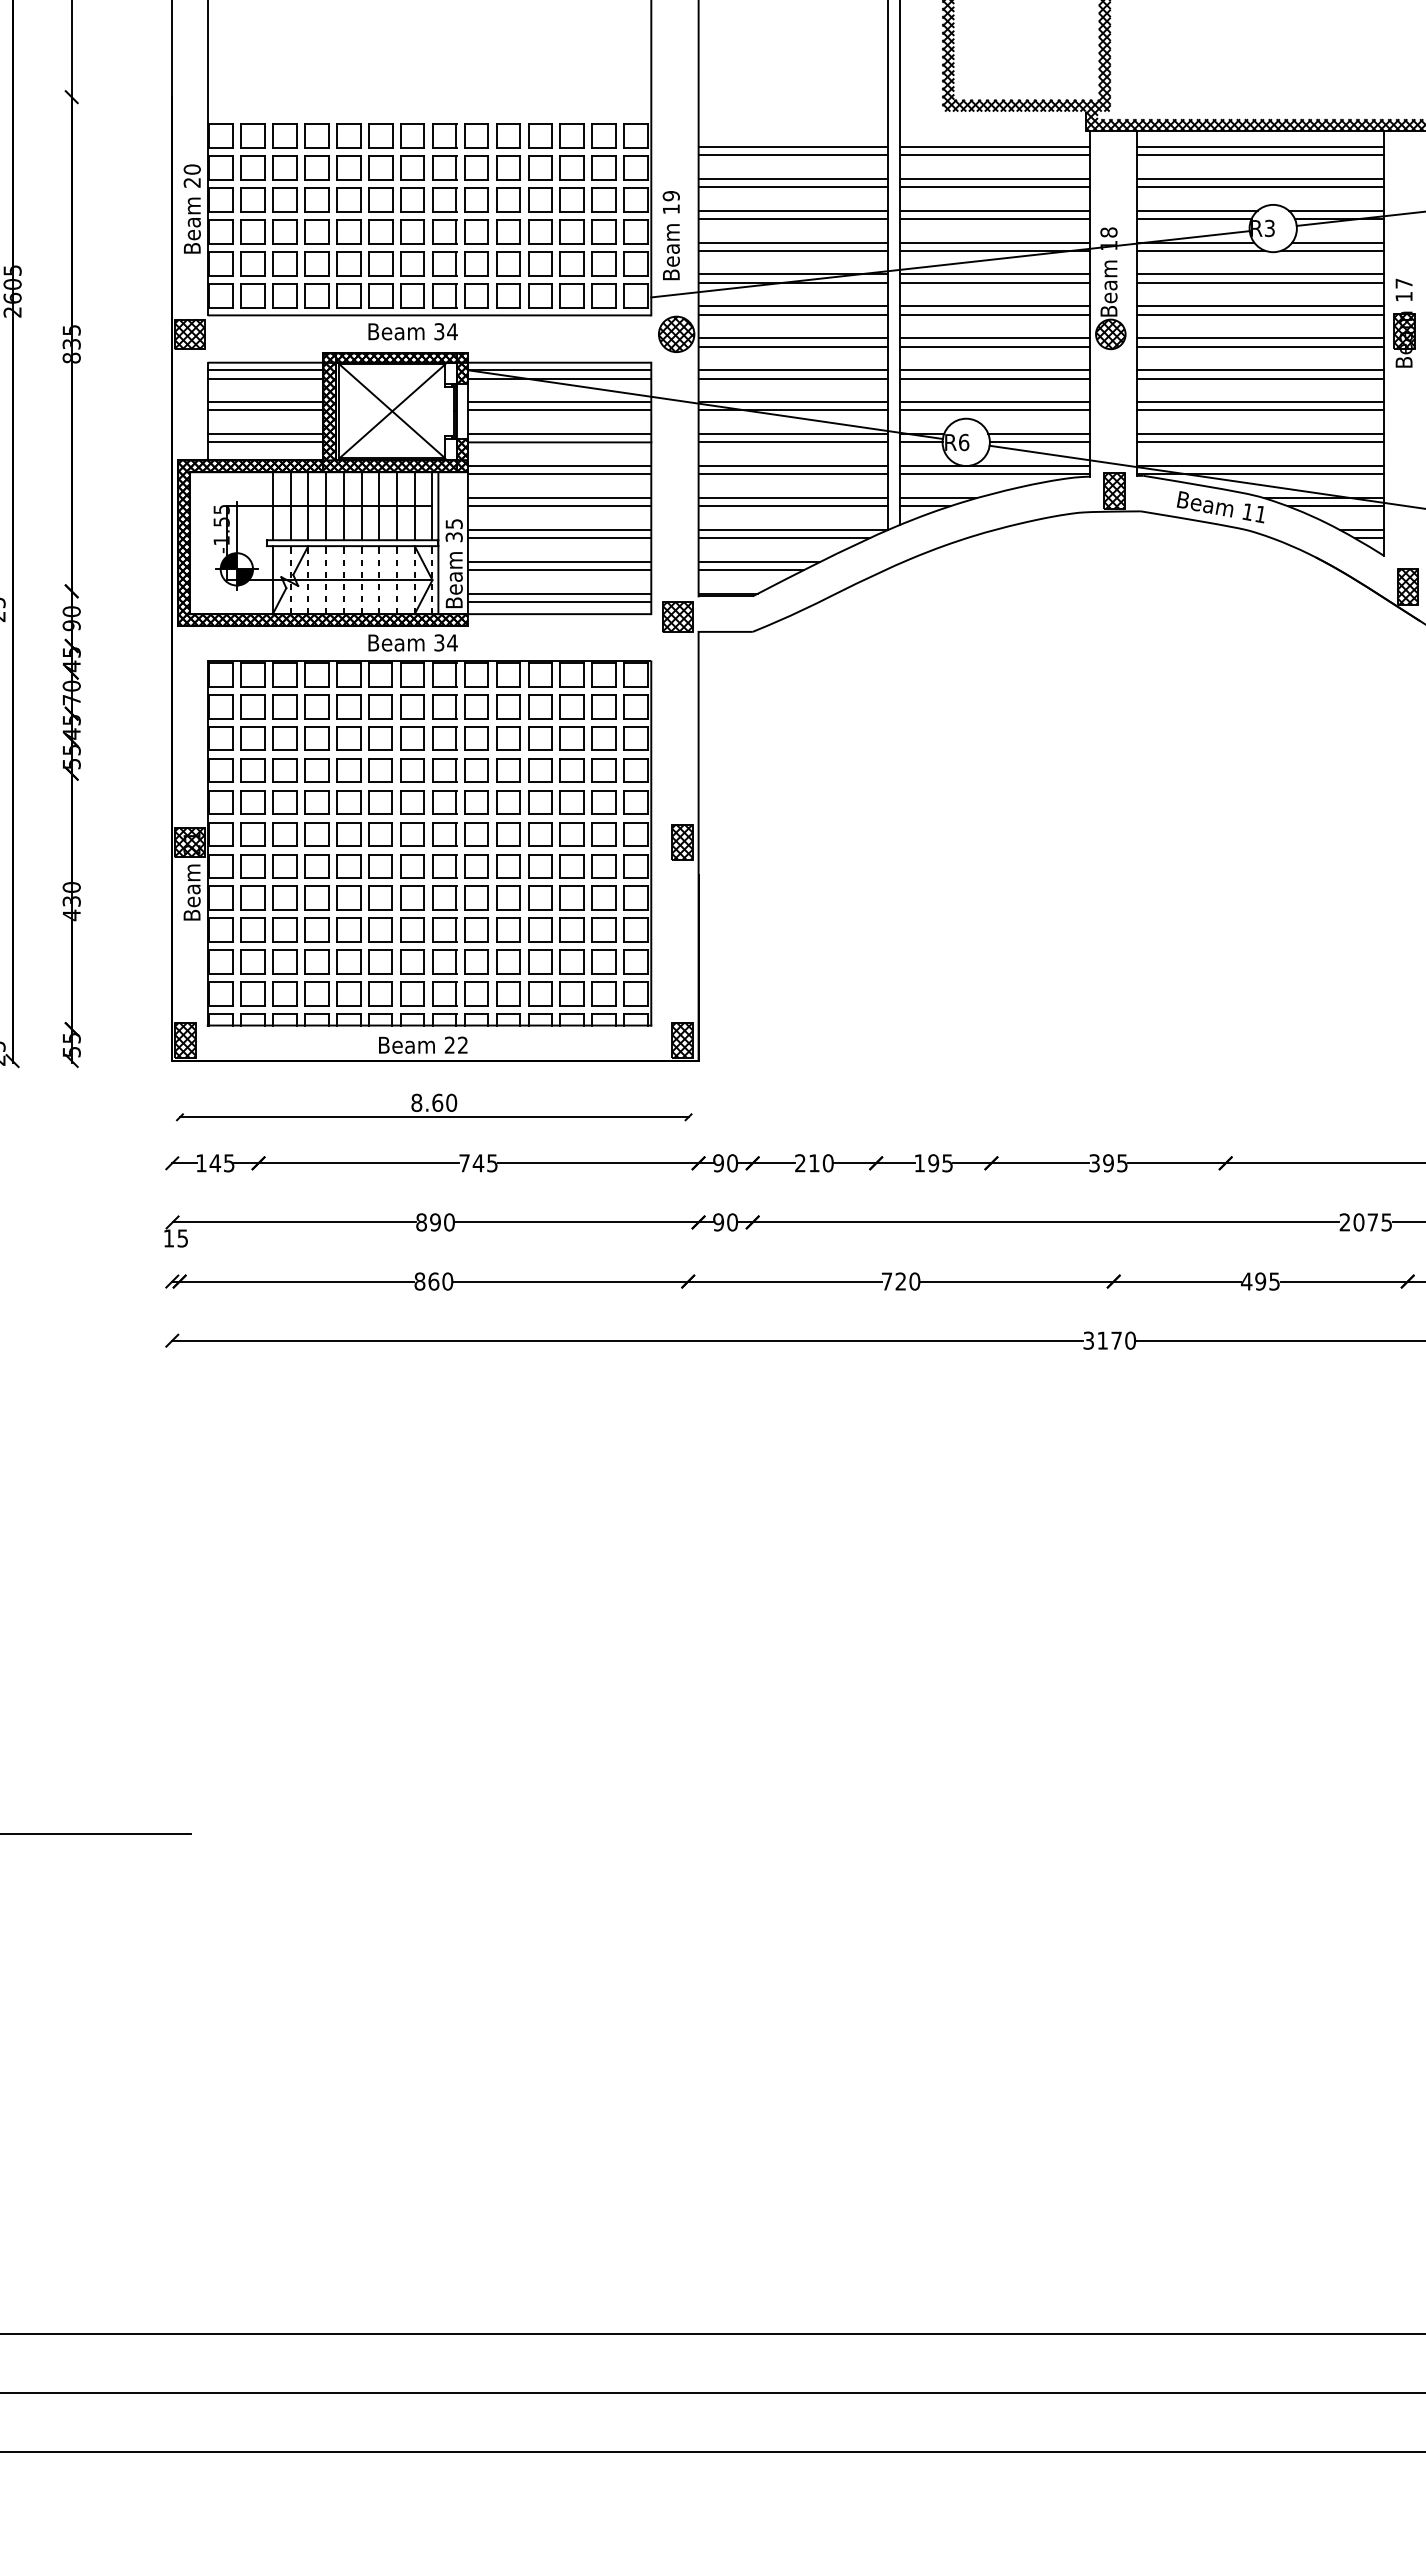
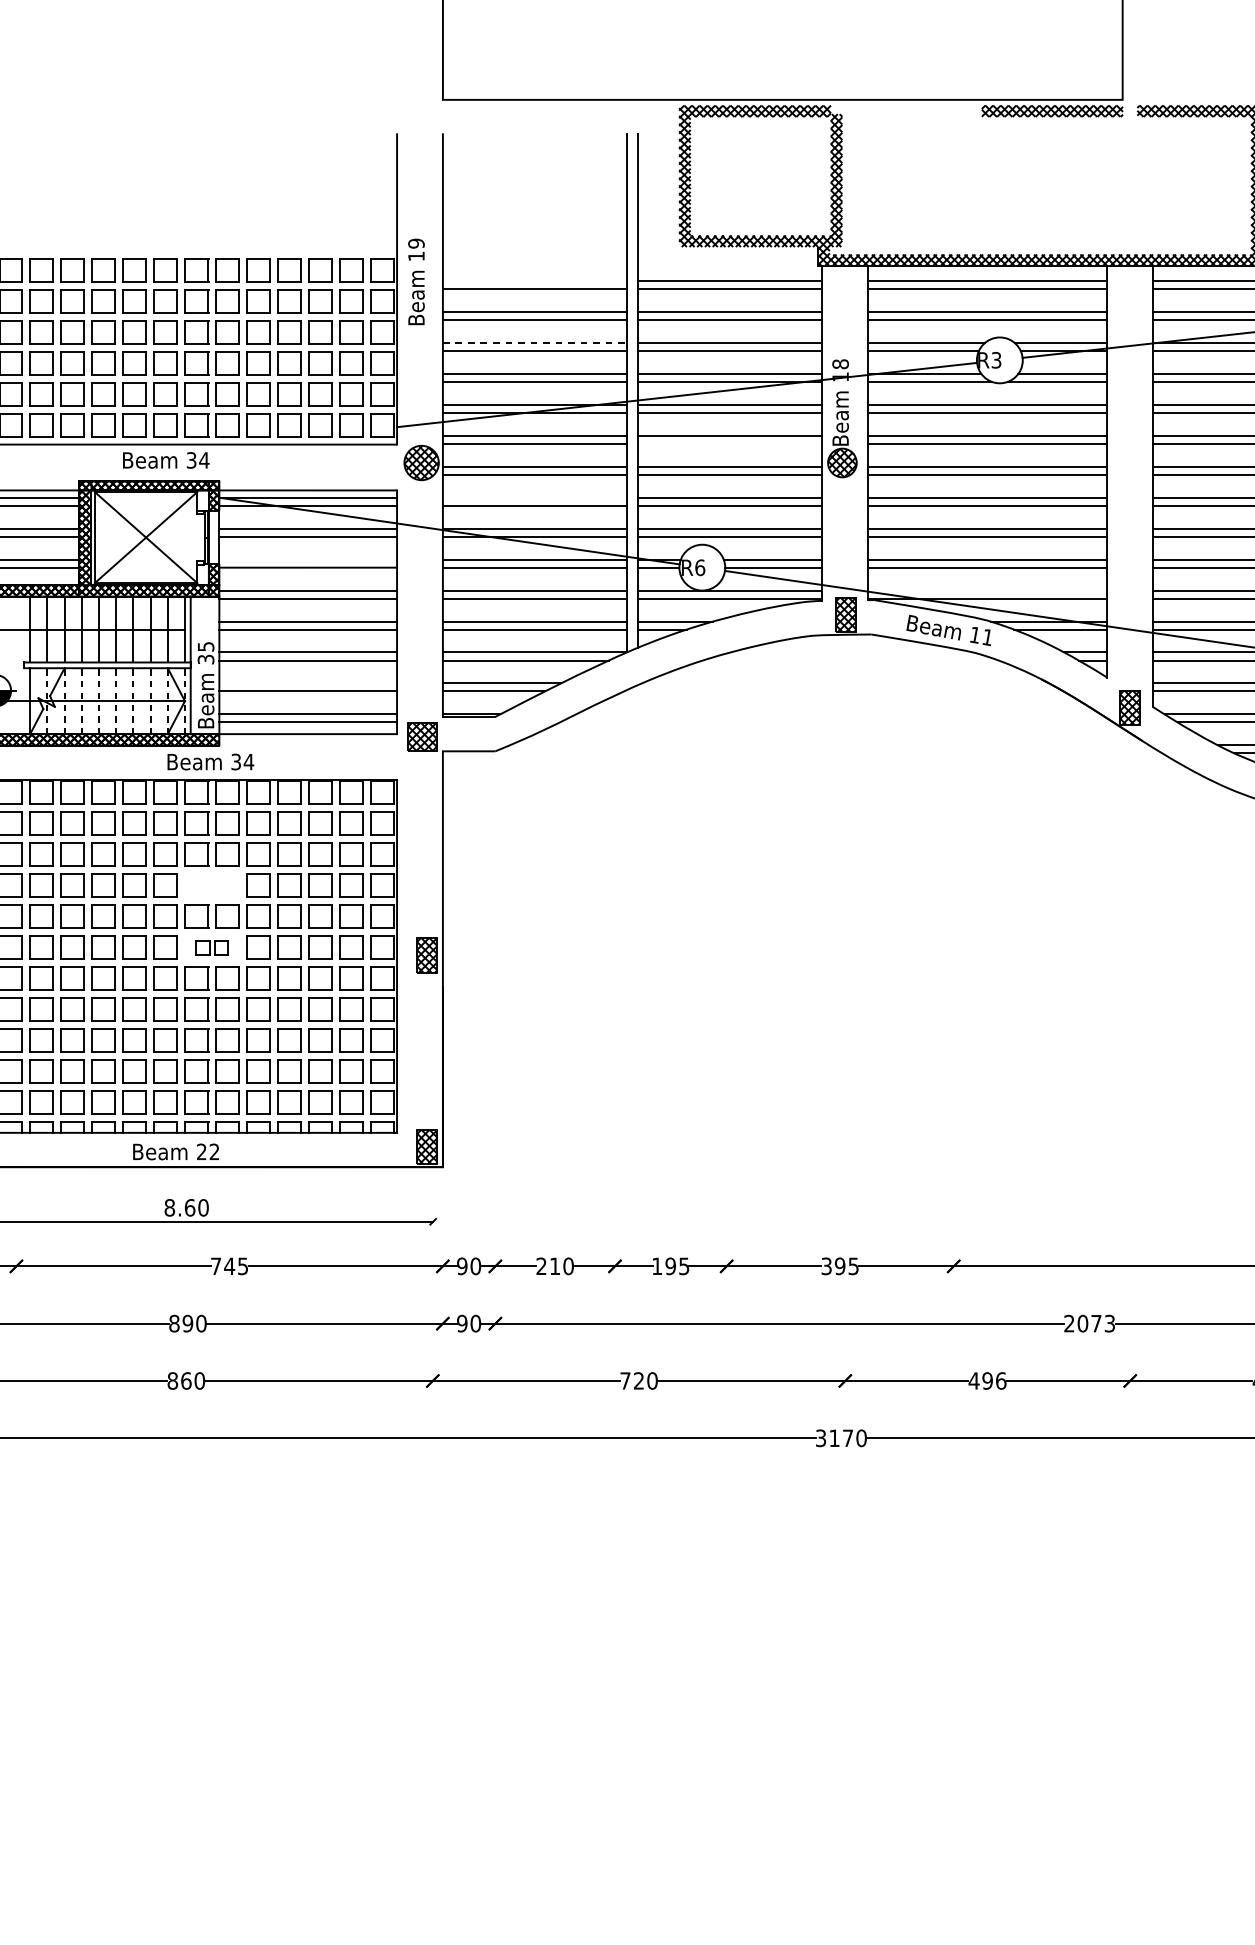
line: (793, 146) -> (534, 280), removed
line: (793, 210) -> (534, 342), solid -> dashed
text: (670, 235) -> (415, 281), moved
line: (995, 314) -> (730, 443), removed
part: (1404, 322) -> (1127, 451), removed
line: (793, 370) -> (534, 497), removed
line: (559, 434) -> (308, 560), removed
line: (1260, 466) -> (987, 591), removed
line: (559, 561) -> (308, 683), removed
text: (412, 642) -> (210, 761), moved
part: (460, 770) -> (212, 885), removed
part: (460, 834) -> (212, 947), size x0.6
text: (1386, 1221) -> (1109, 1322), 2075 -> 2073
text: (1274, 1281) -> (1001, 1380), 495 -> 496

